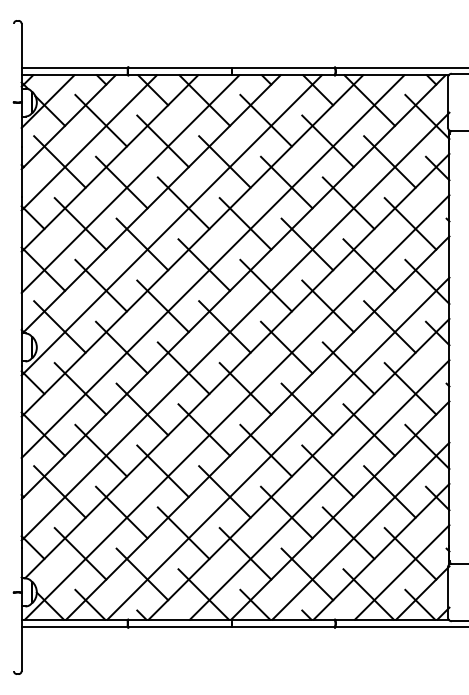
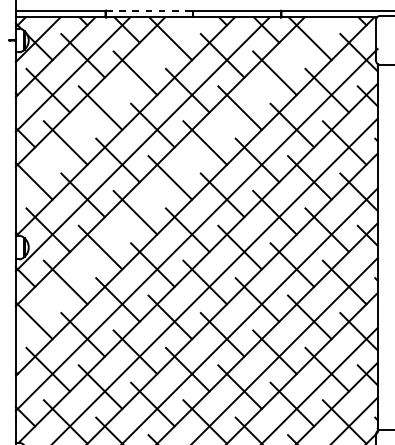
line: (180, 67) -> (150, 10), solid -> dashed
line: (130, 184) -> (107, 109), removed
line: (212, 266) -> (177, 179), removed

